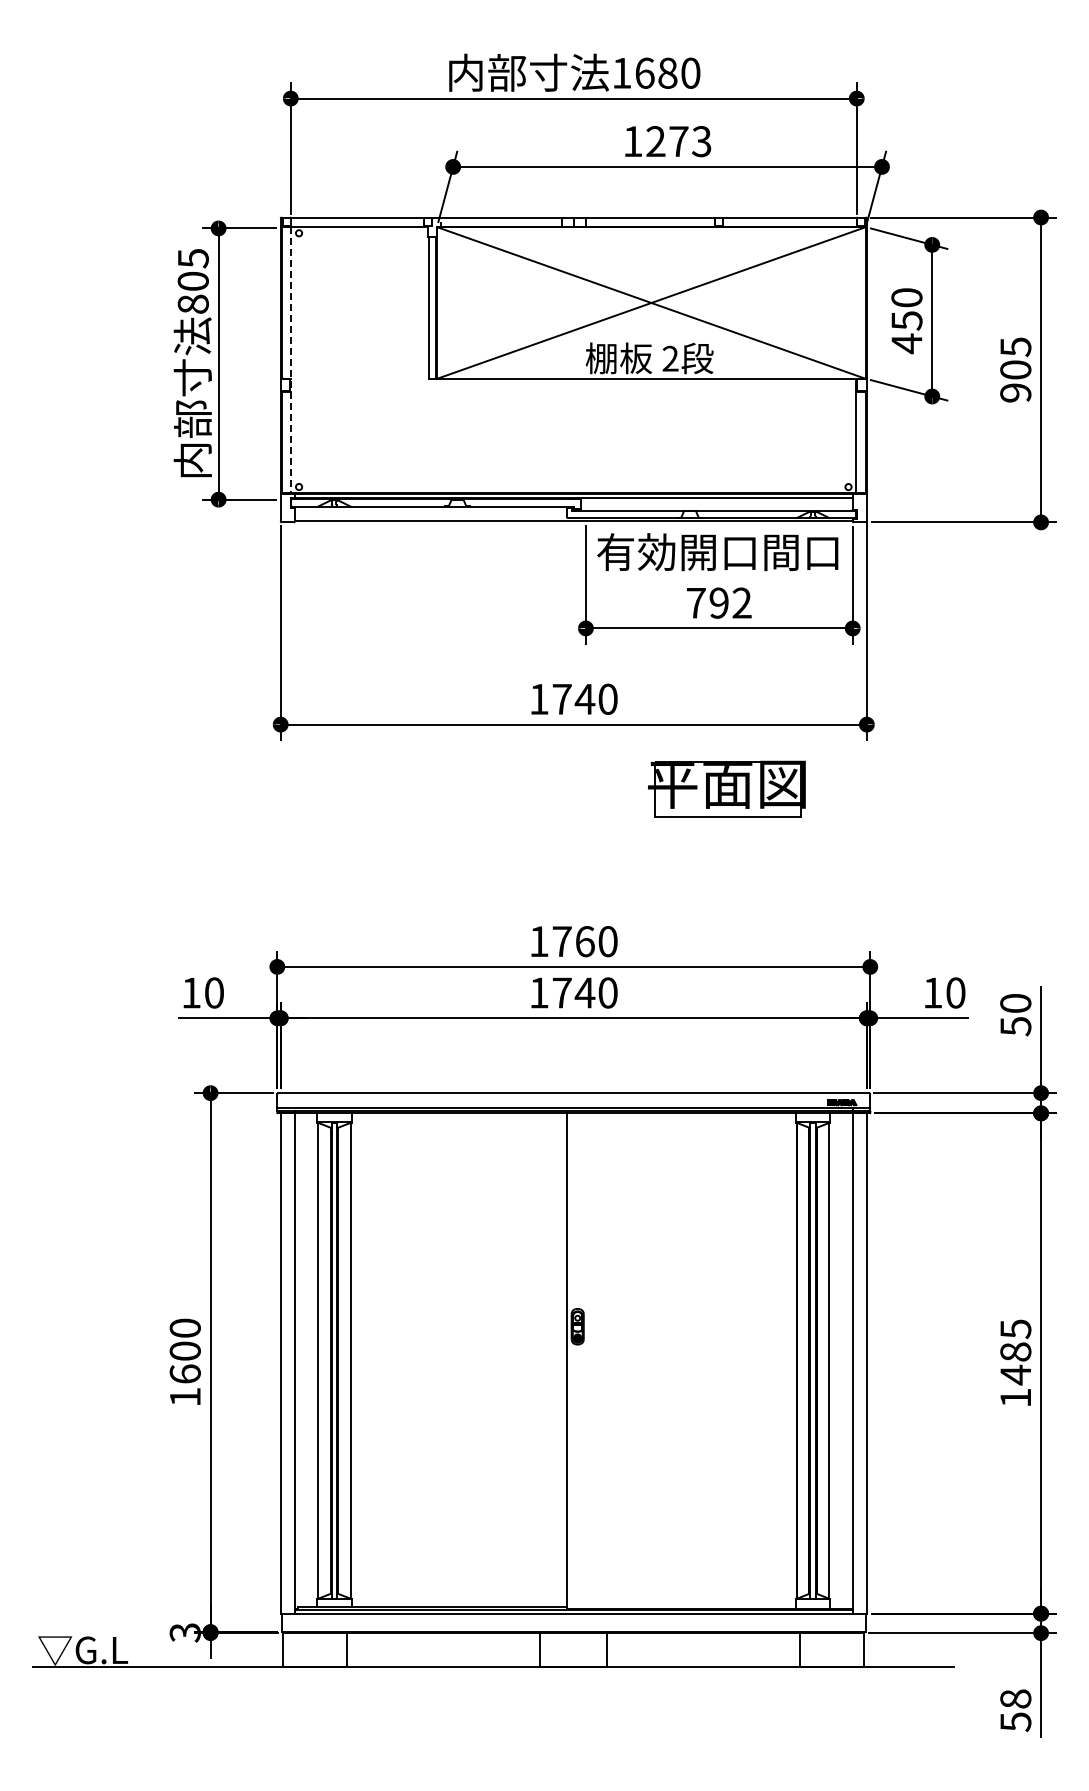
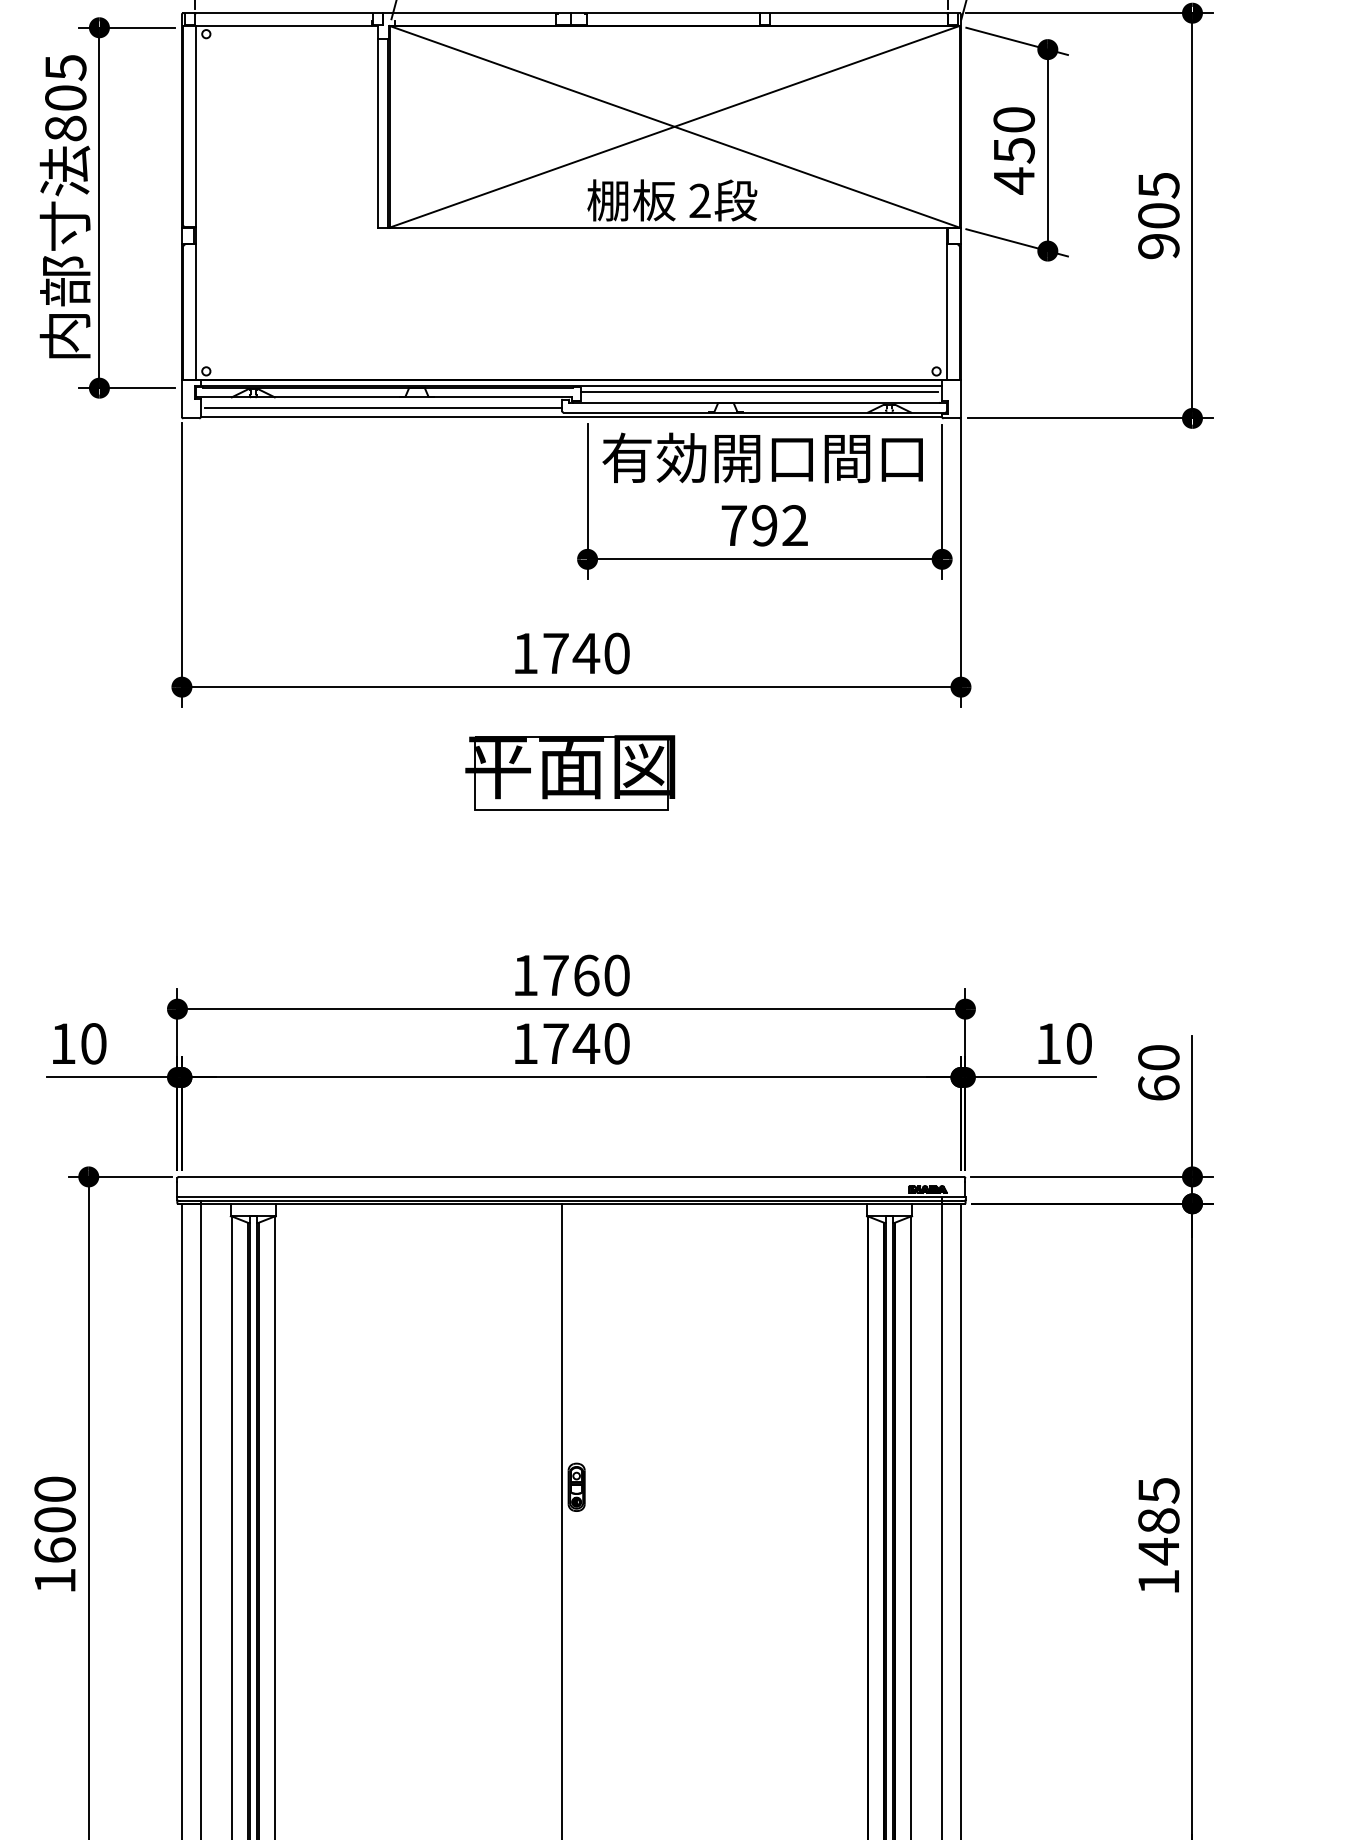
line: (291, 360) -> (196, 203), dashed -> solid
line: (714, 502) -> (758, 391), added
line: (431, 514) -> (382, 407), added
part: (726, 788) -> (569, 772), moved
text: (1015, 1026) -> (1158, 1088), 50 -> 60

